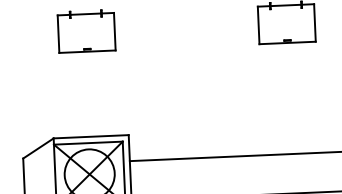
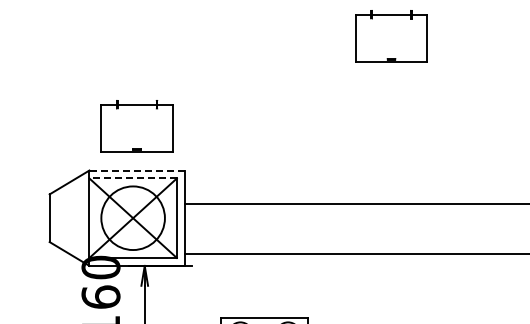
part: (86, 31) -> (136, 126), moved
line: (91, 136) -> (137, 170), solid -> dashed
line: (88, 143) -> (133, 178), solid -> dashed

